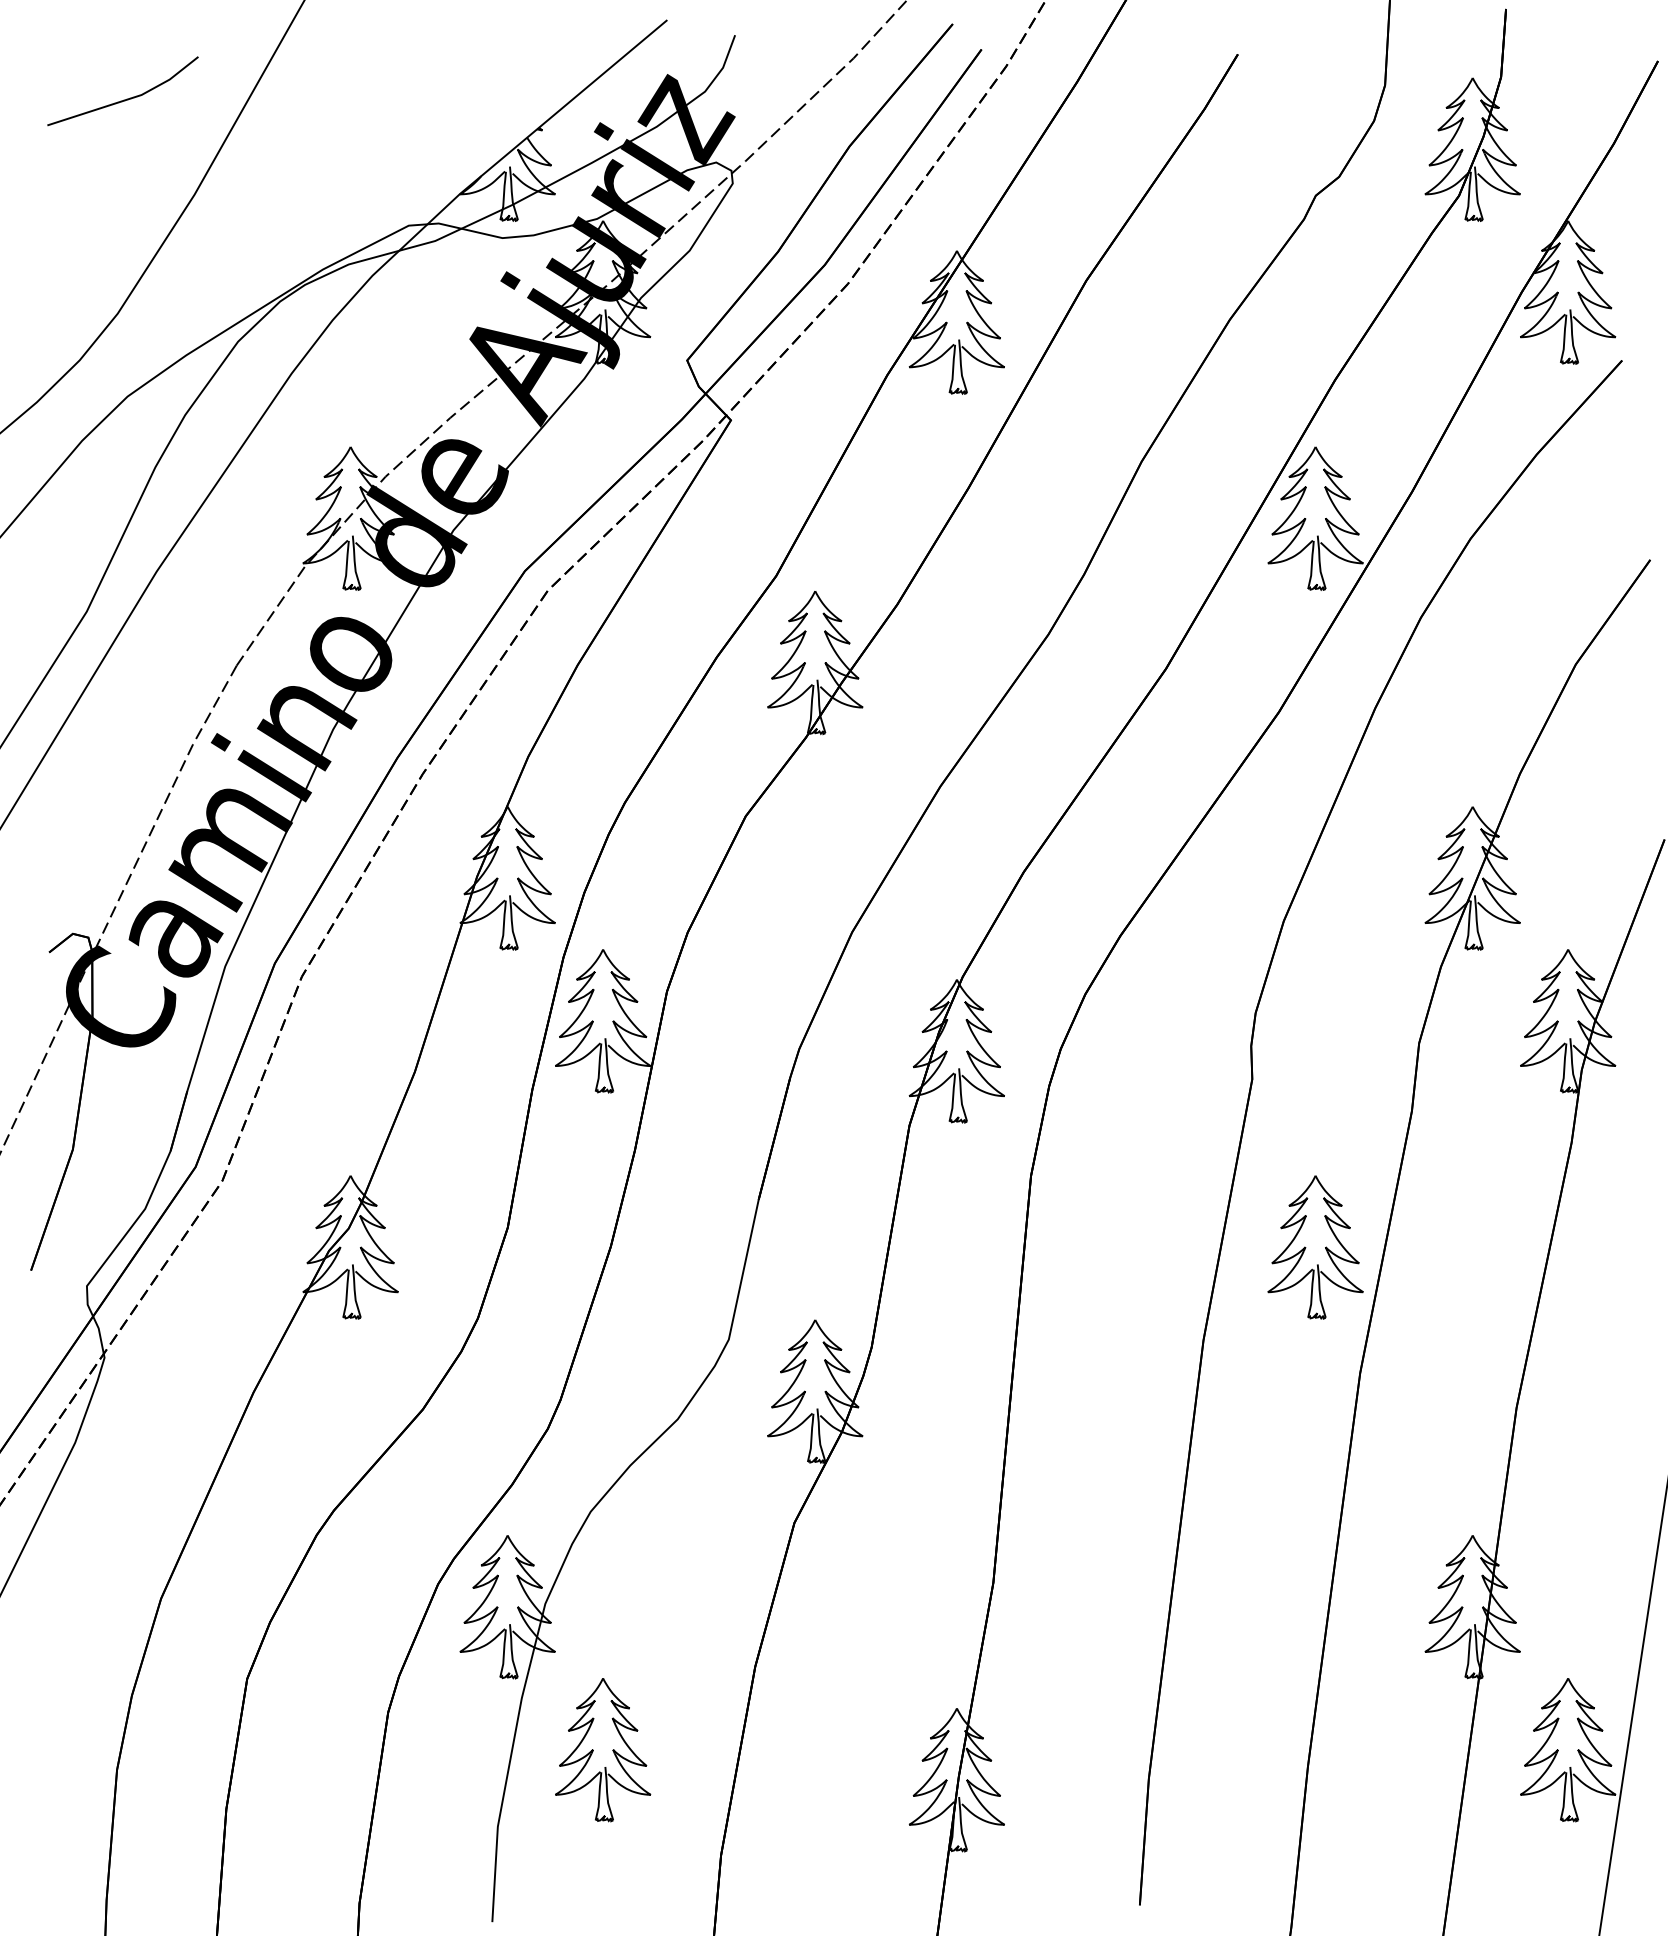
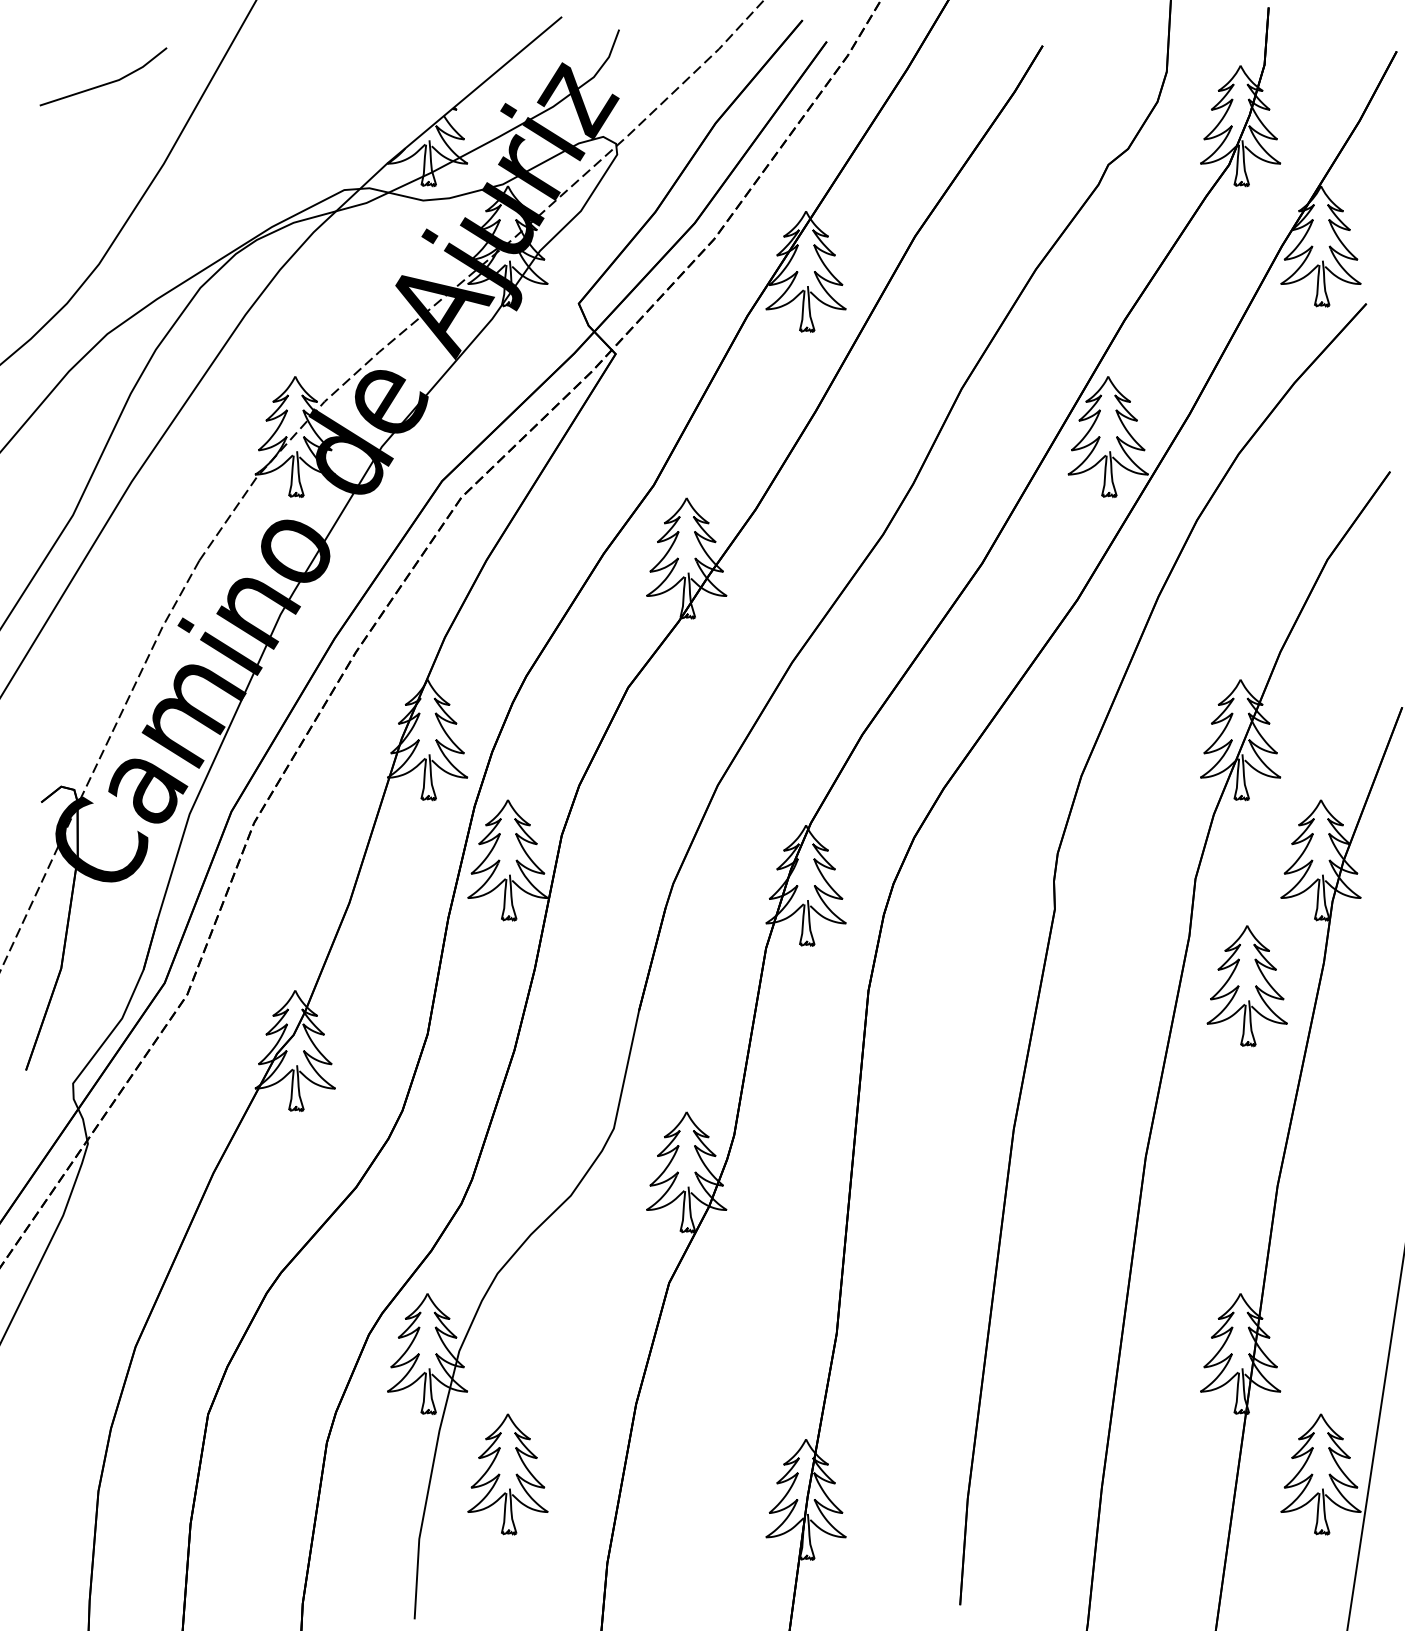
part: (1315, 1247) -> (1247, 986), moved

